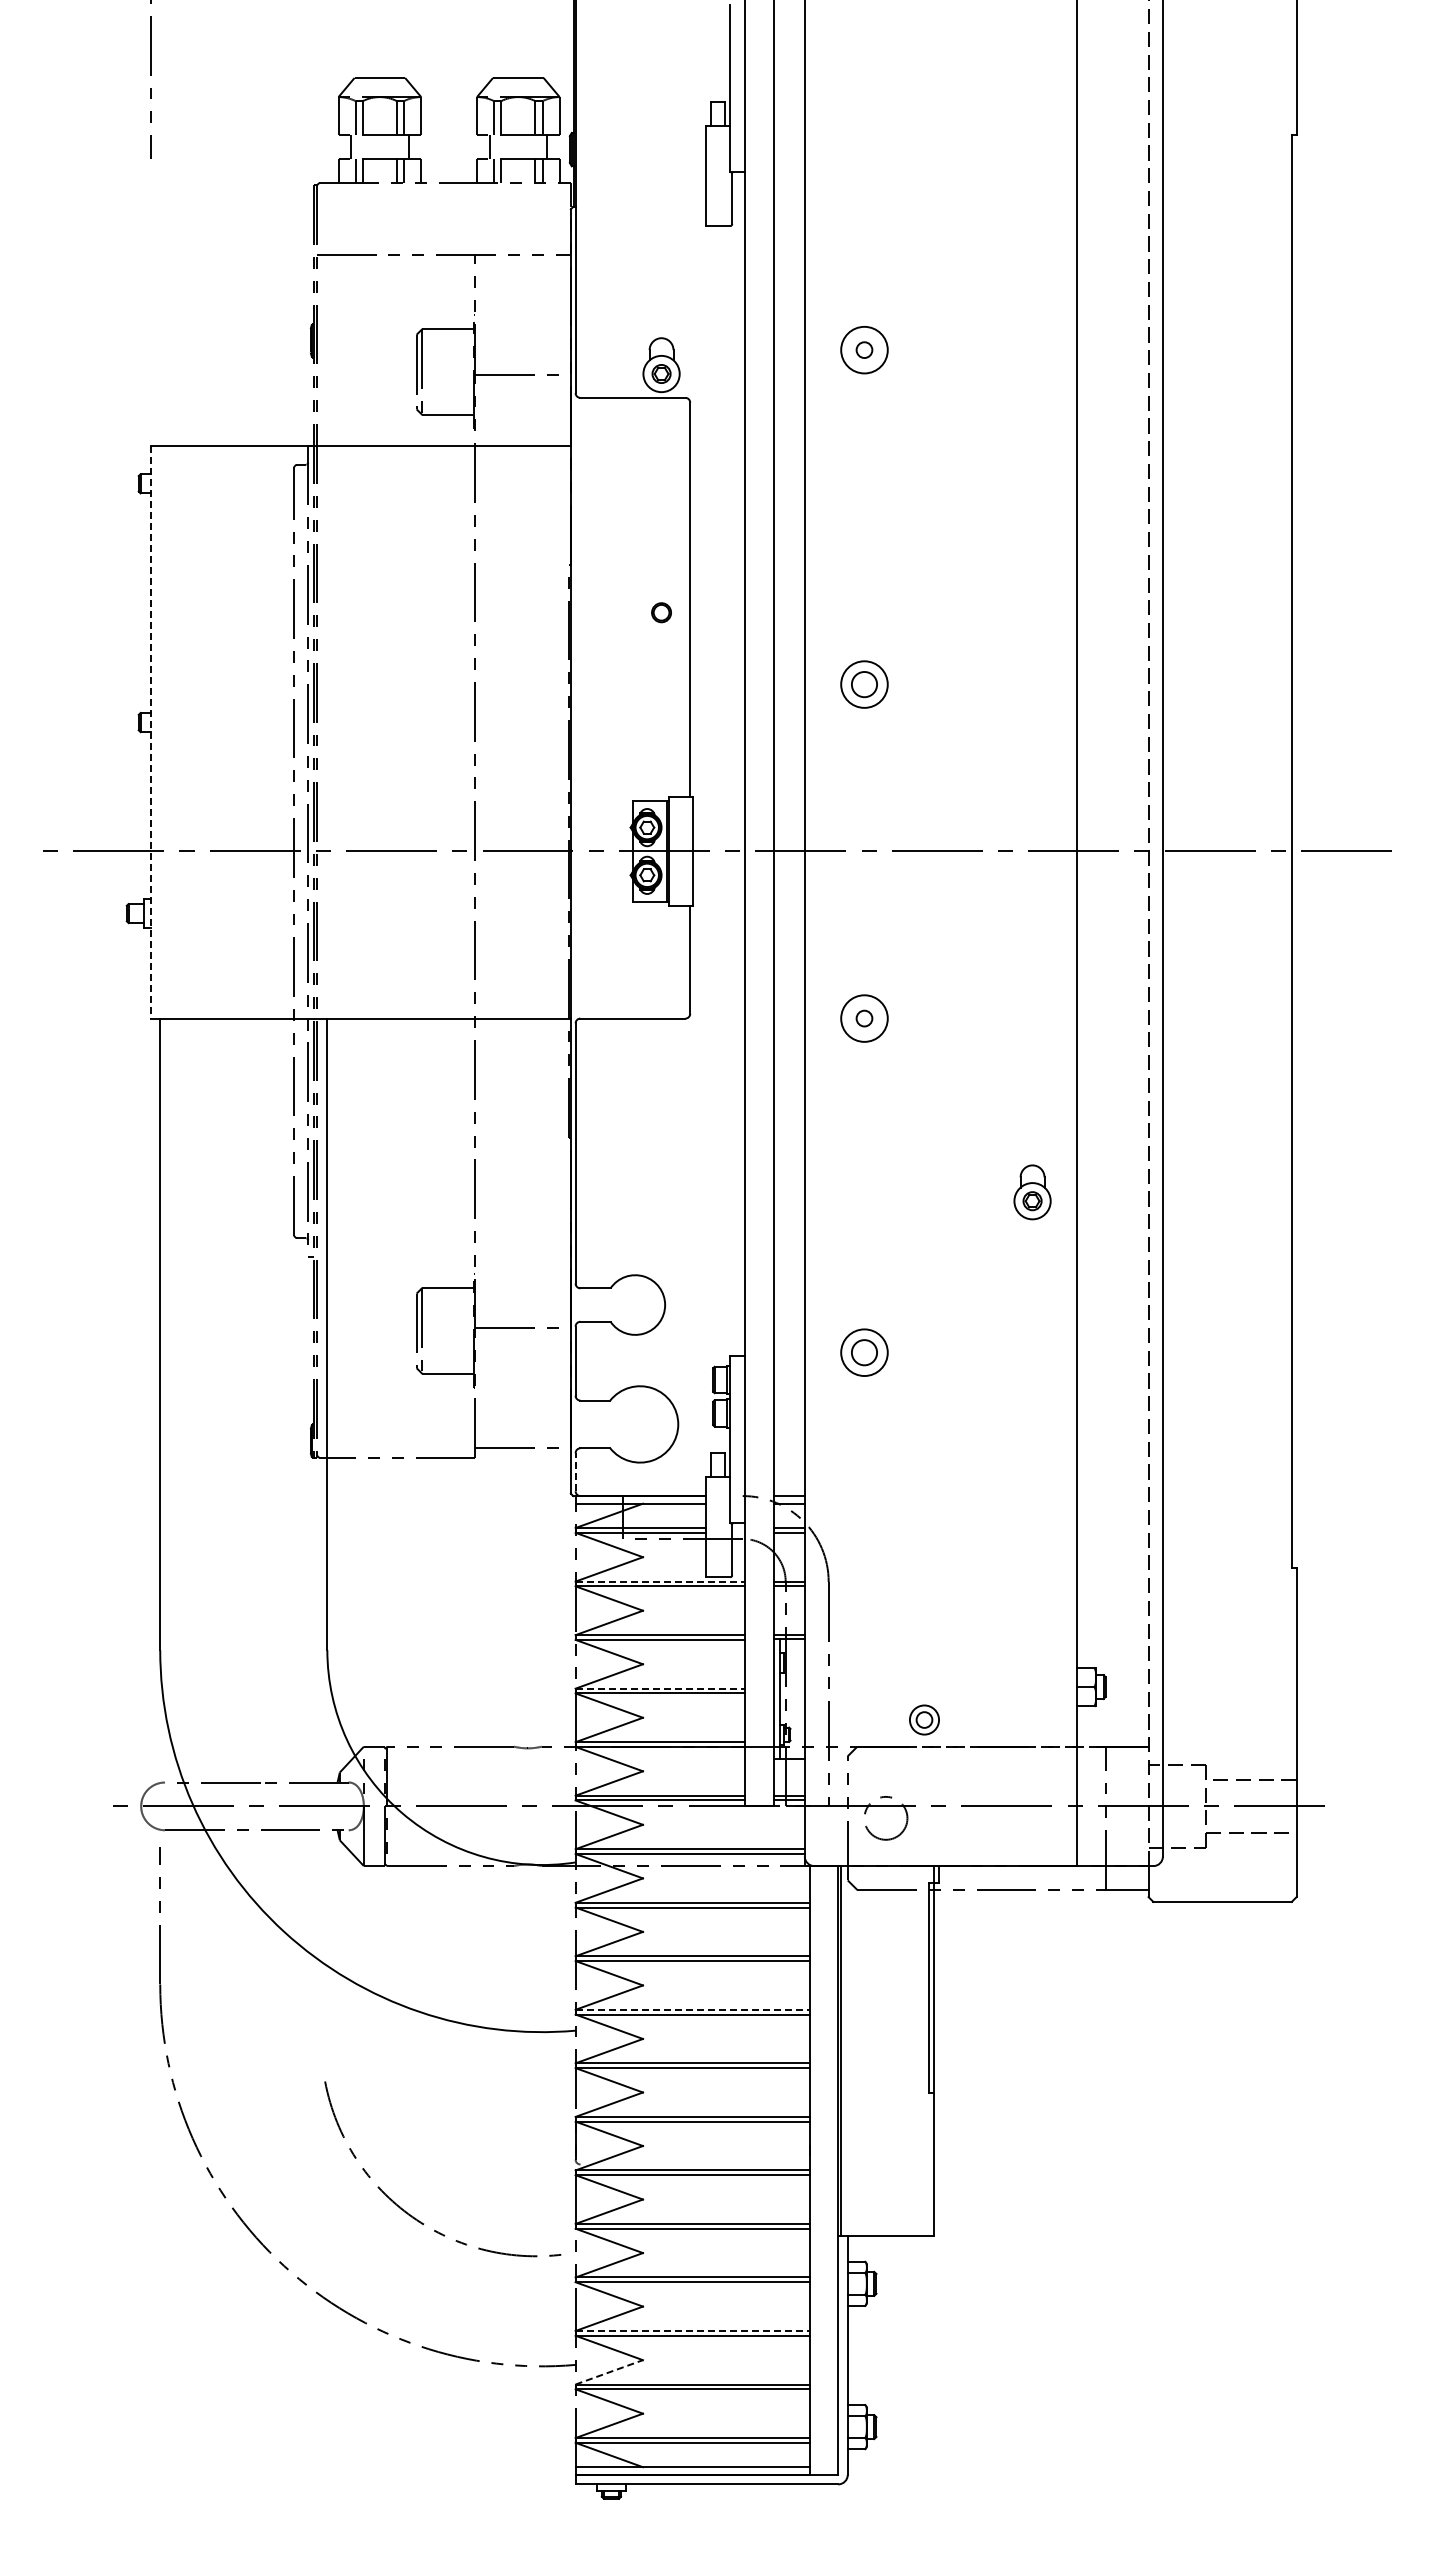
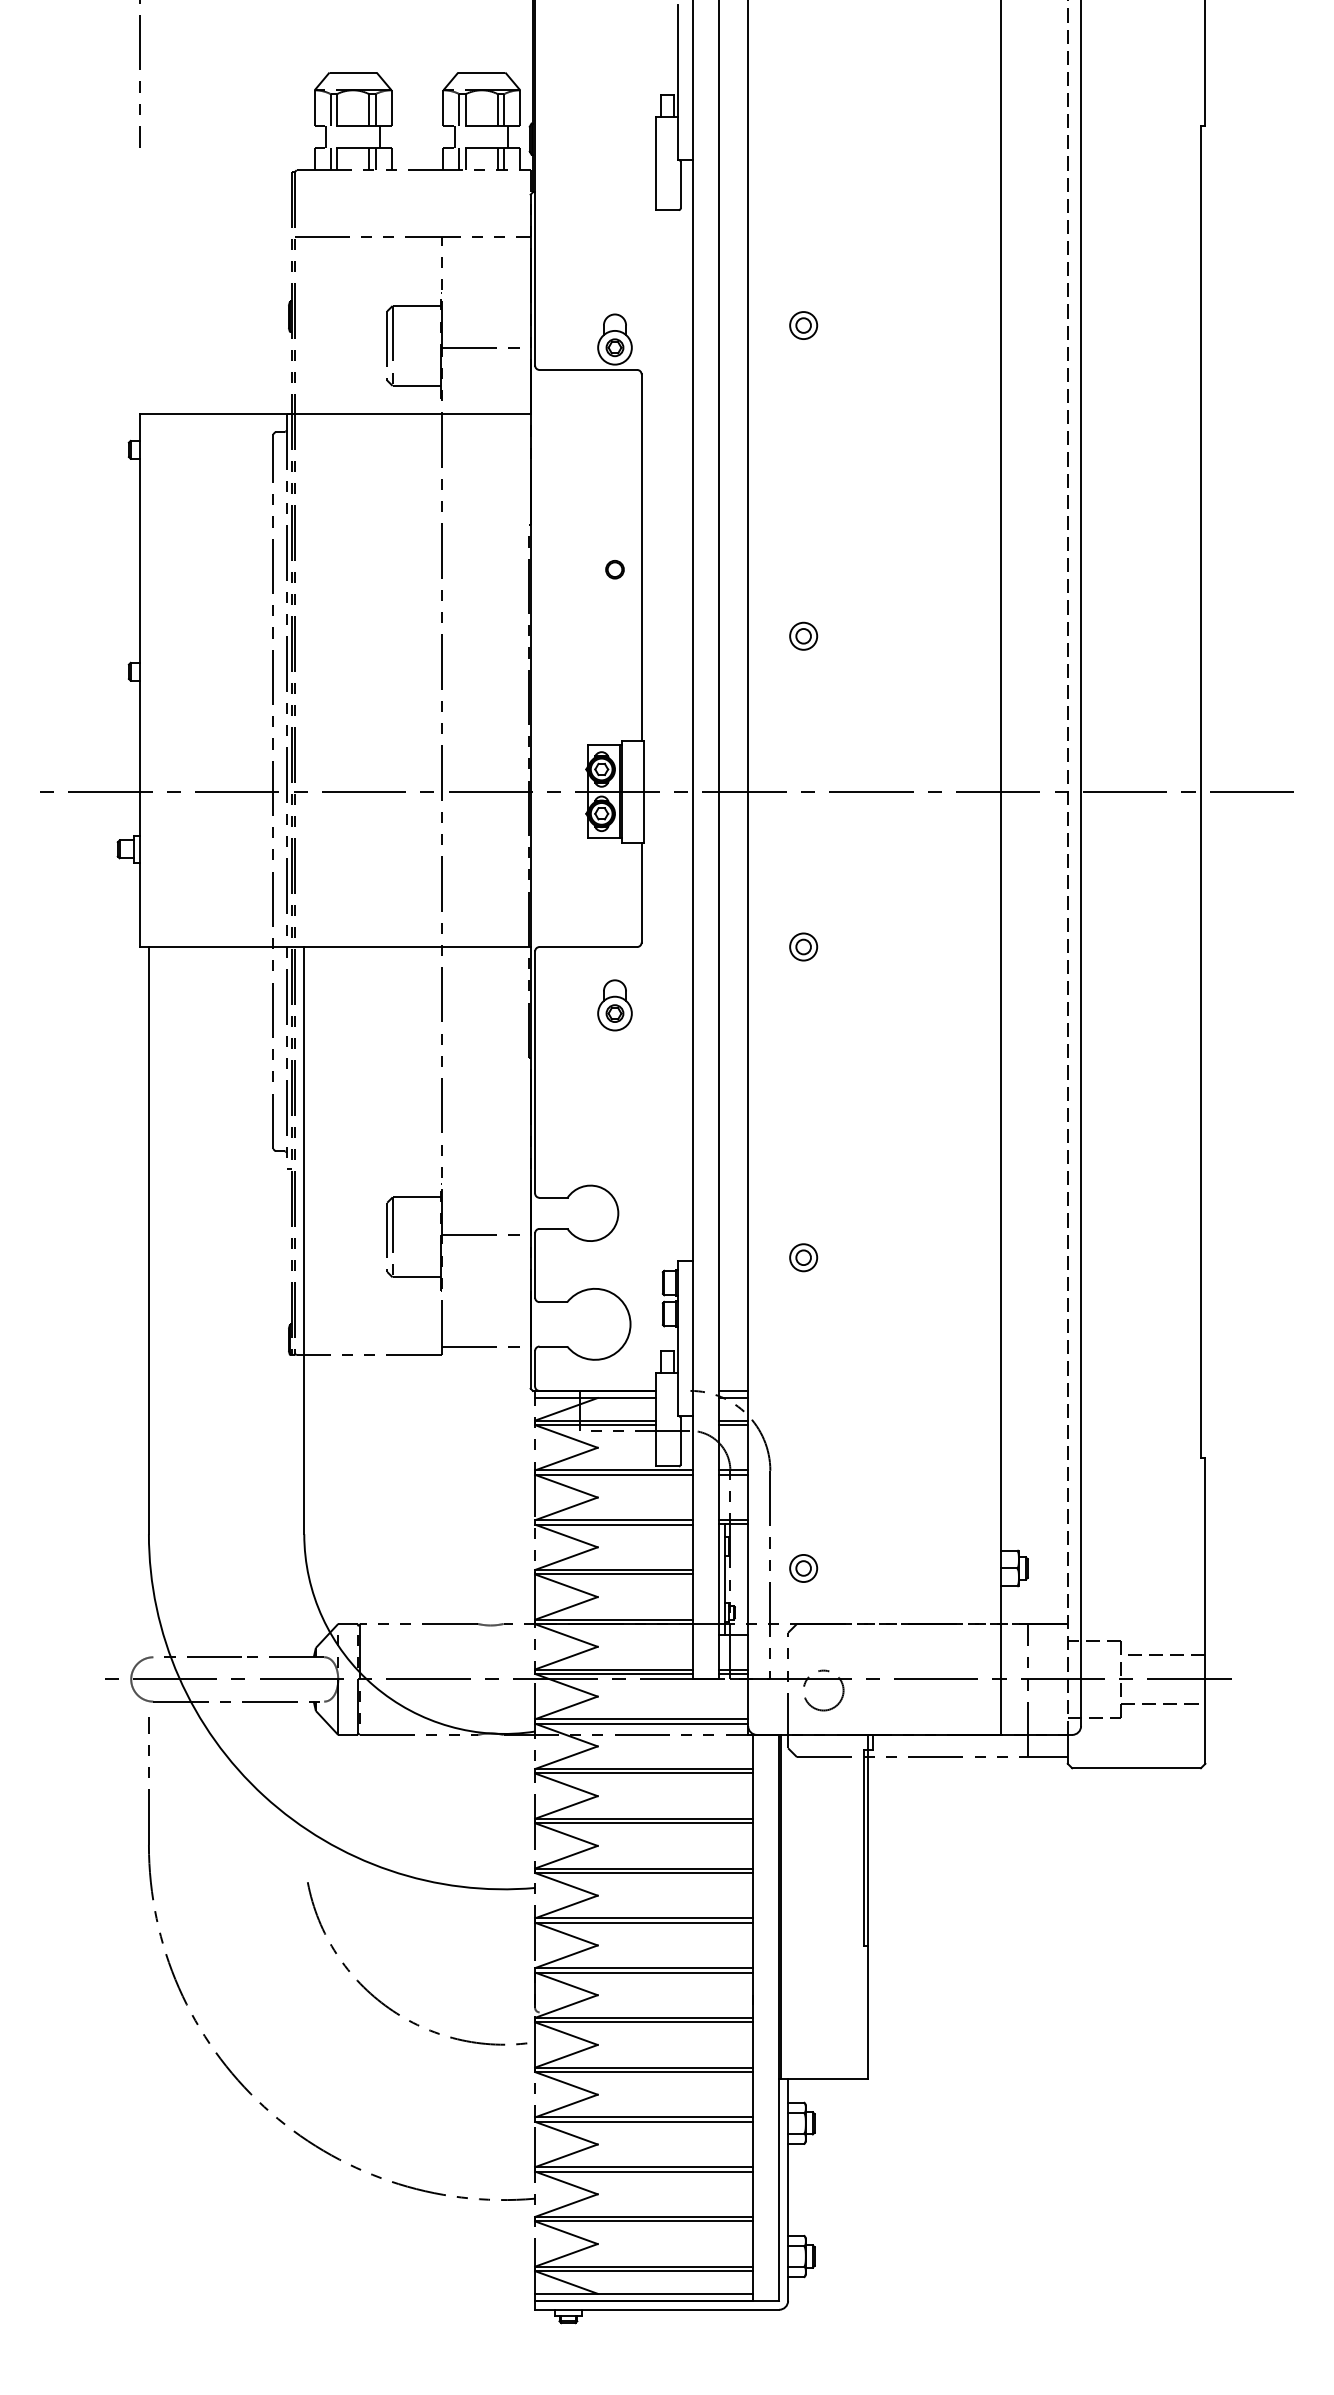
circle: (864, 349) -> (803, 324), size x0.62
part: (864, 683) -> (803, 635), size x0.62
line: (150, 732) -> (139, 681), dashed -> solid
circle: (864, 1018) -> (803, 946), size x0.62
part: (1032, 1192) -> (614, 1005), moved
part: (864, 1352) -> (803, 1257), size x0.62
line: (575, 1471) -> (534, 1368), dashed -> solid
line: (660, 1581) -> (614, 1470), dashed -> solid
line: (660, 1688) -> (614, 1569), dashed -> solid
part: (924, 1719) -> (803, 1567), moved
line: (692, 2009) -> (643, 1868), dashed -> solid
arc: (412, 2215) -> (389, 2006), moved
line: (692, 2330) -> (643, 2166), dashed -> solid
line: (609, 2372) -> (566, 2205), dashed -> solid

